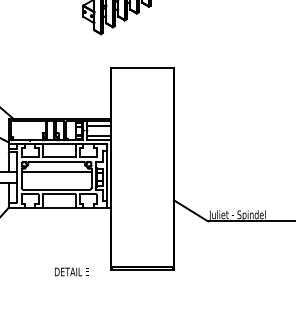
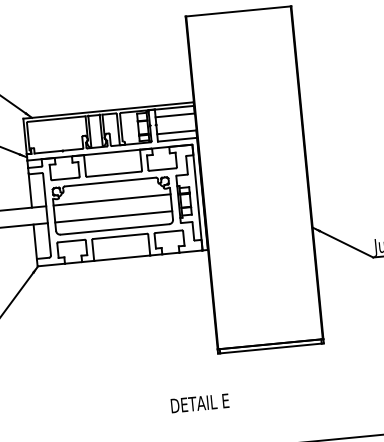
line: (56, 182) -> (113, 216), added
text: (71, 271) -> (198, 402), moved

